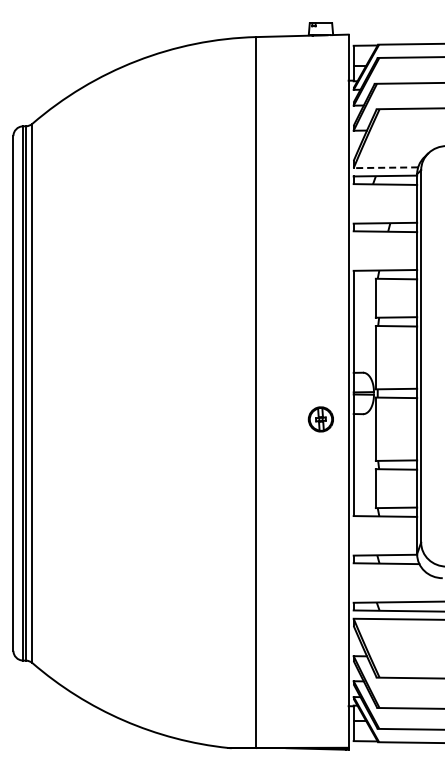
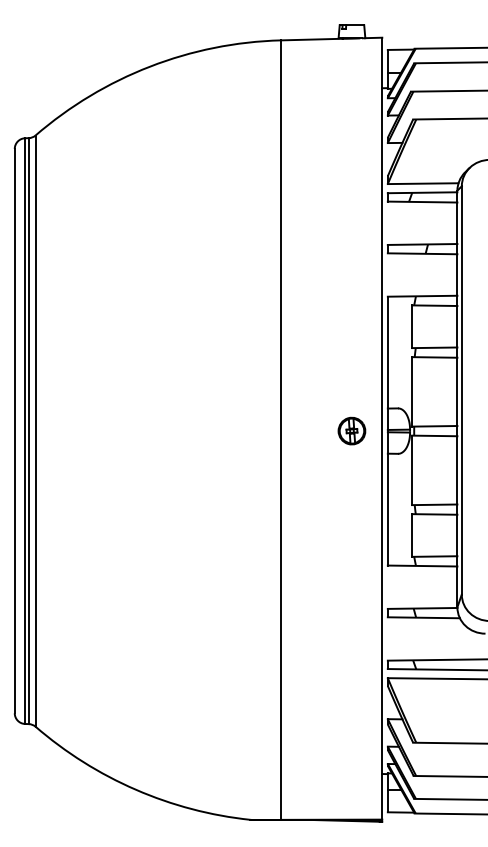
line: (385, 167) -> (422, 183), dashed -> solid
part: (320, 419) -> (351, 431), moved

